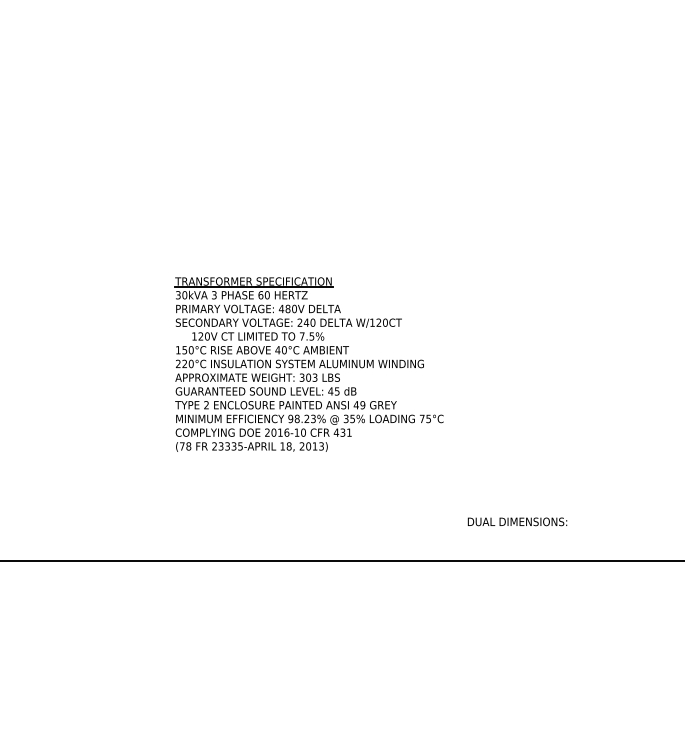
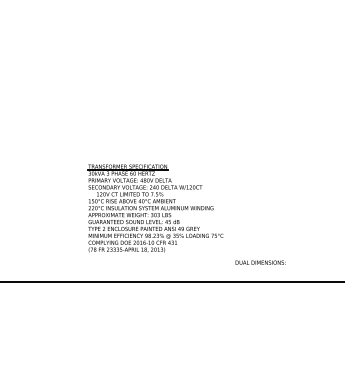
part: (308, 364) -> (155, 208), moved

